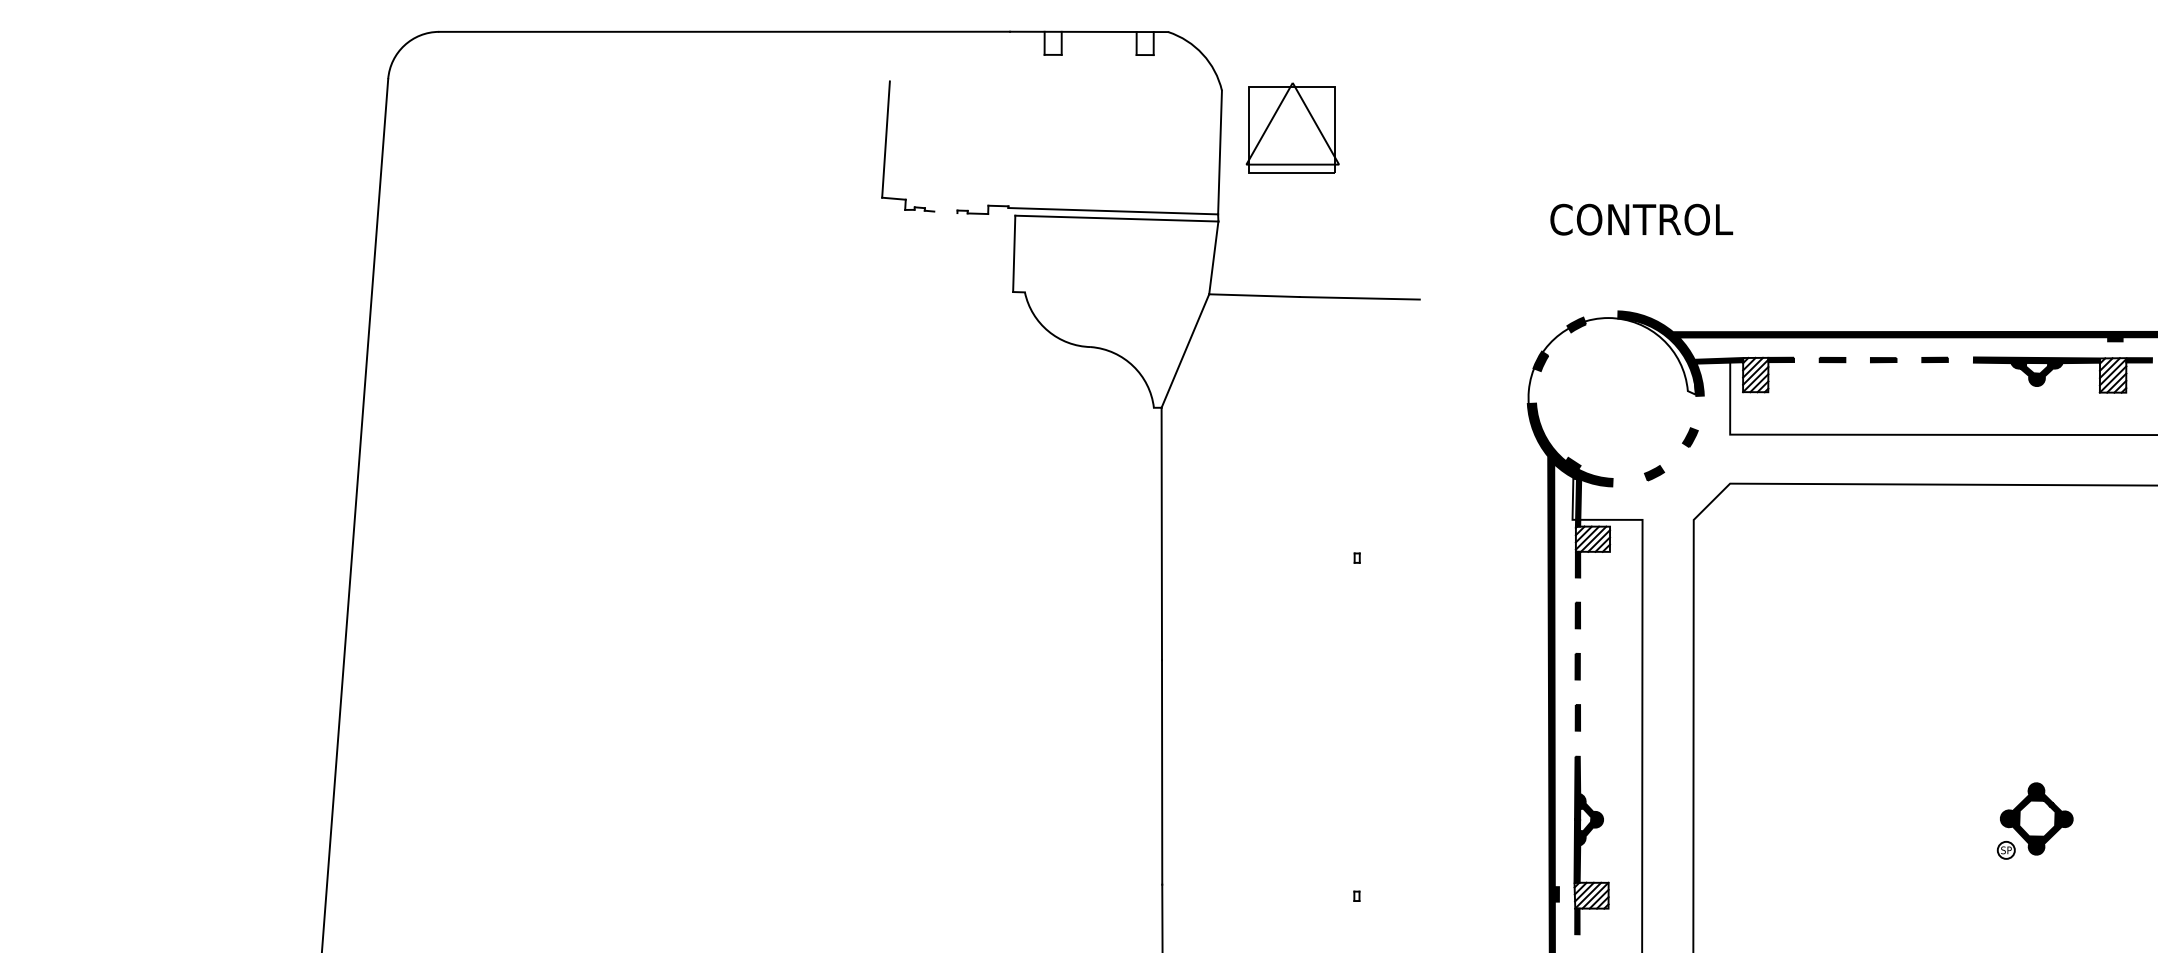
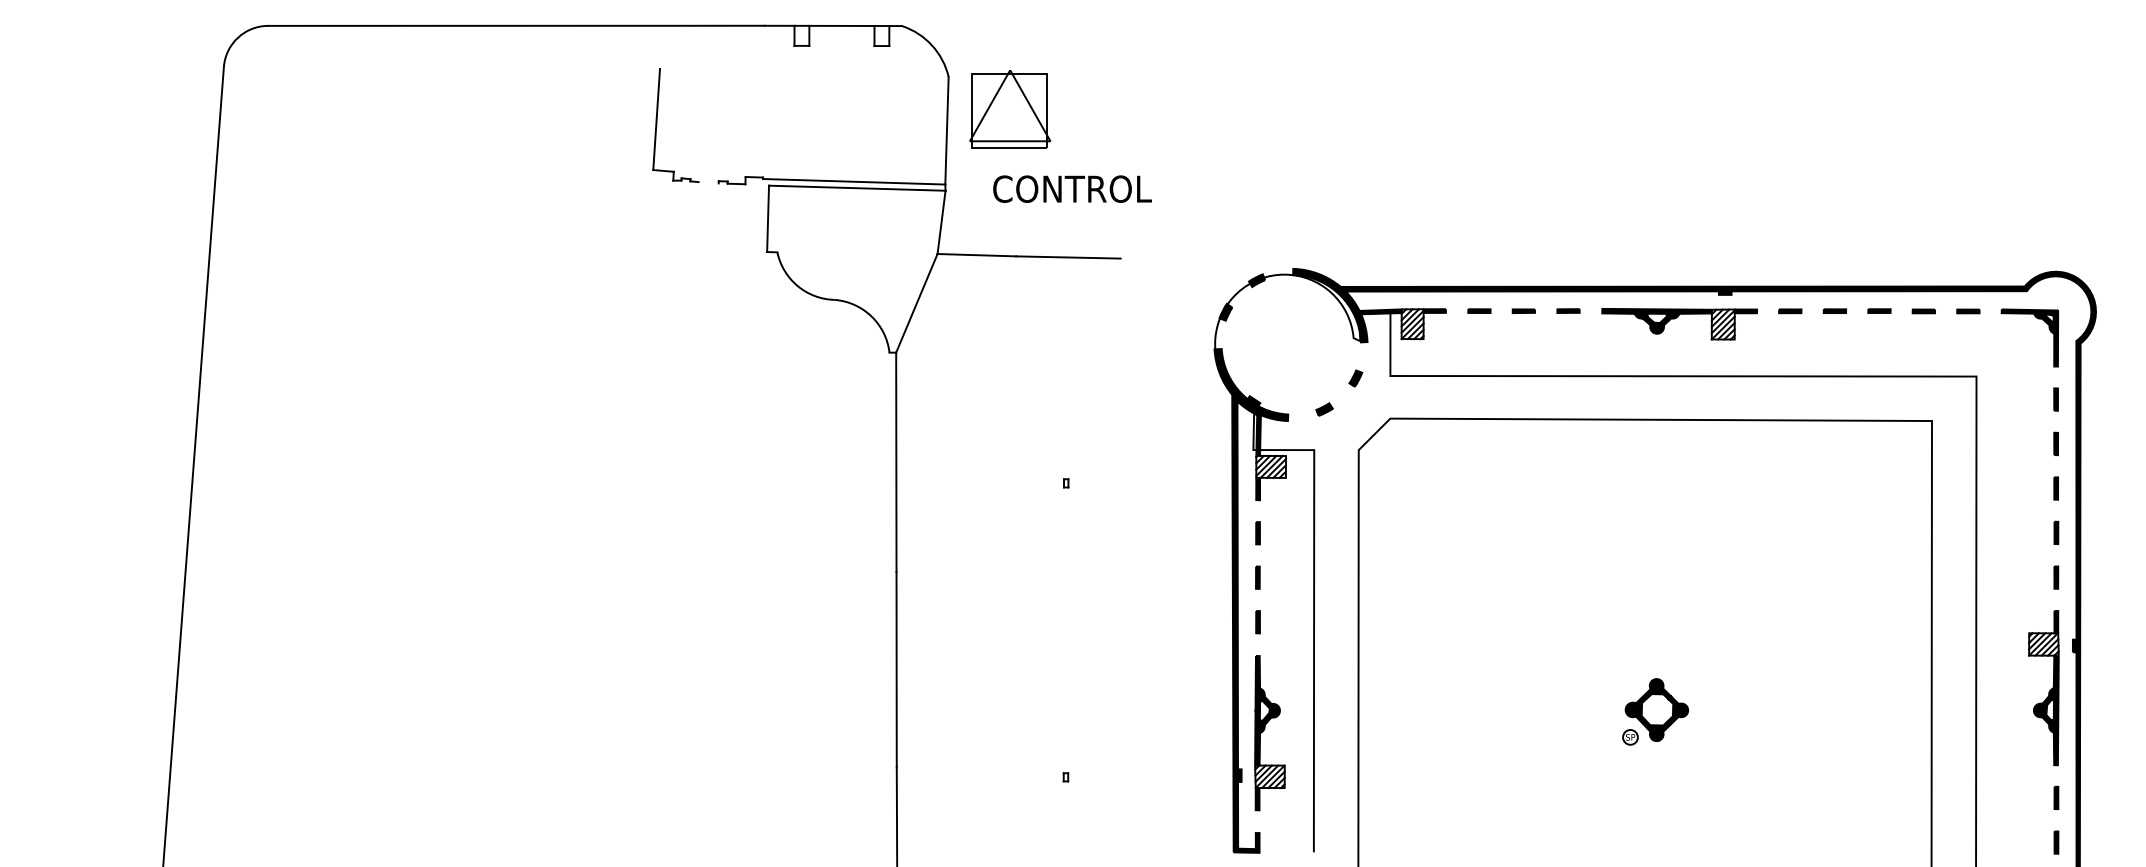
text: (1641, 218) -> (1072, 188), moved

